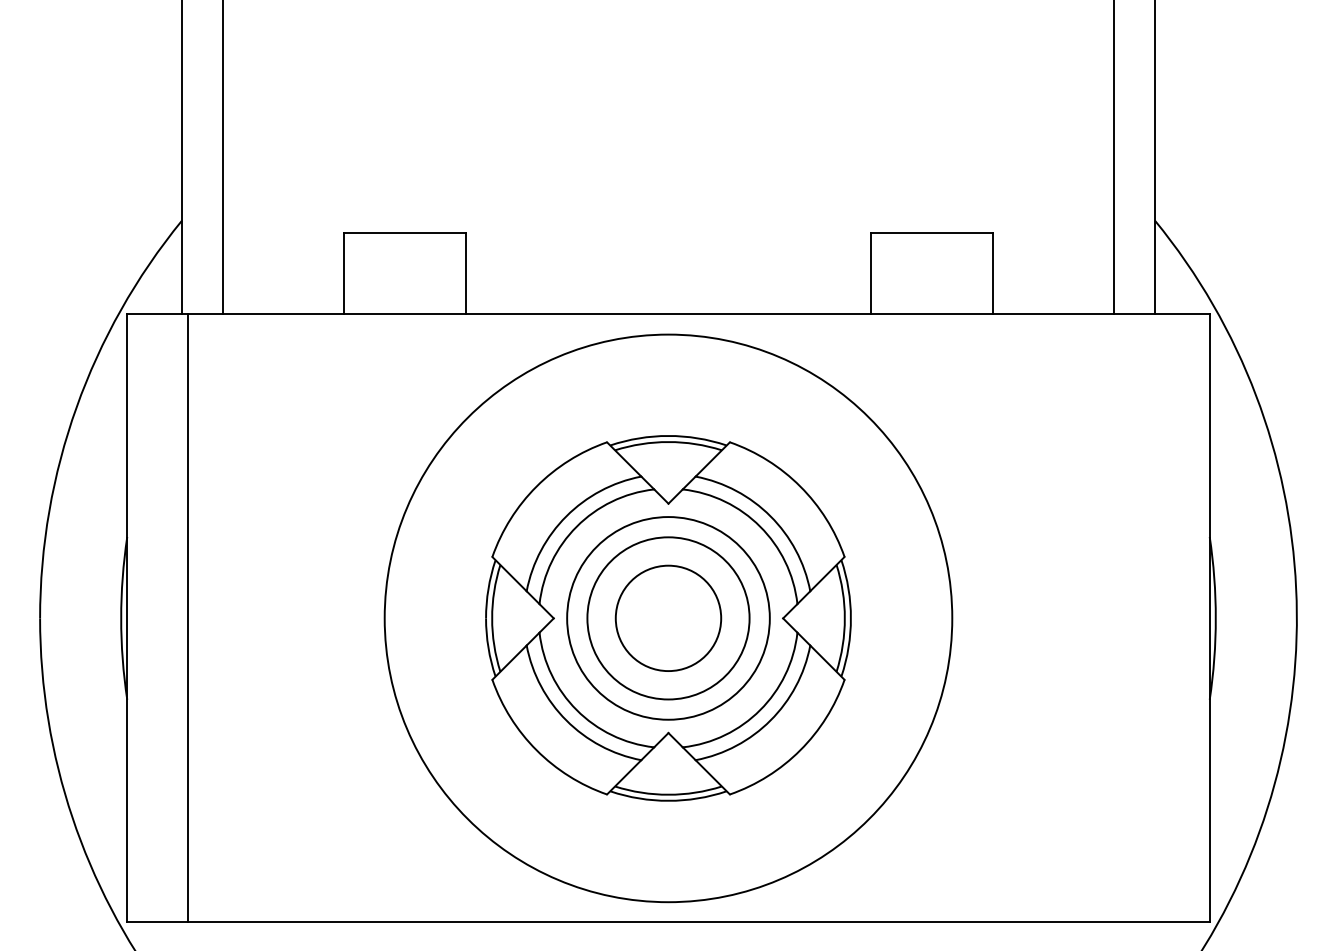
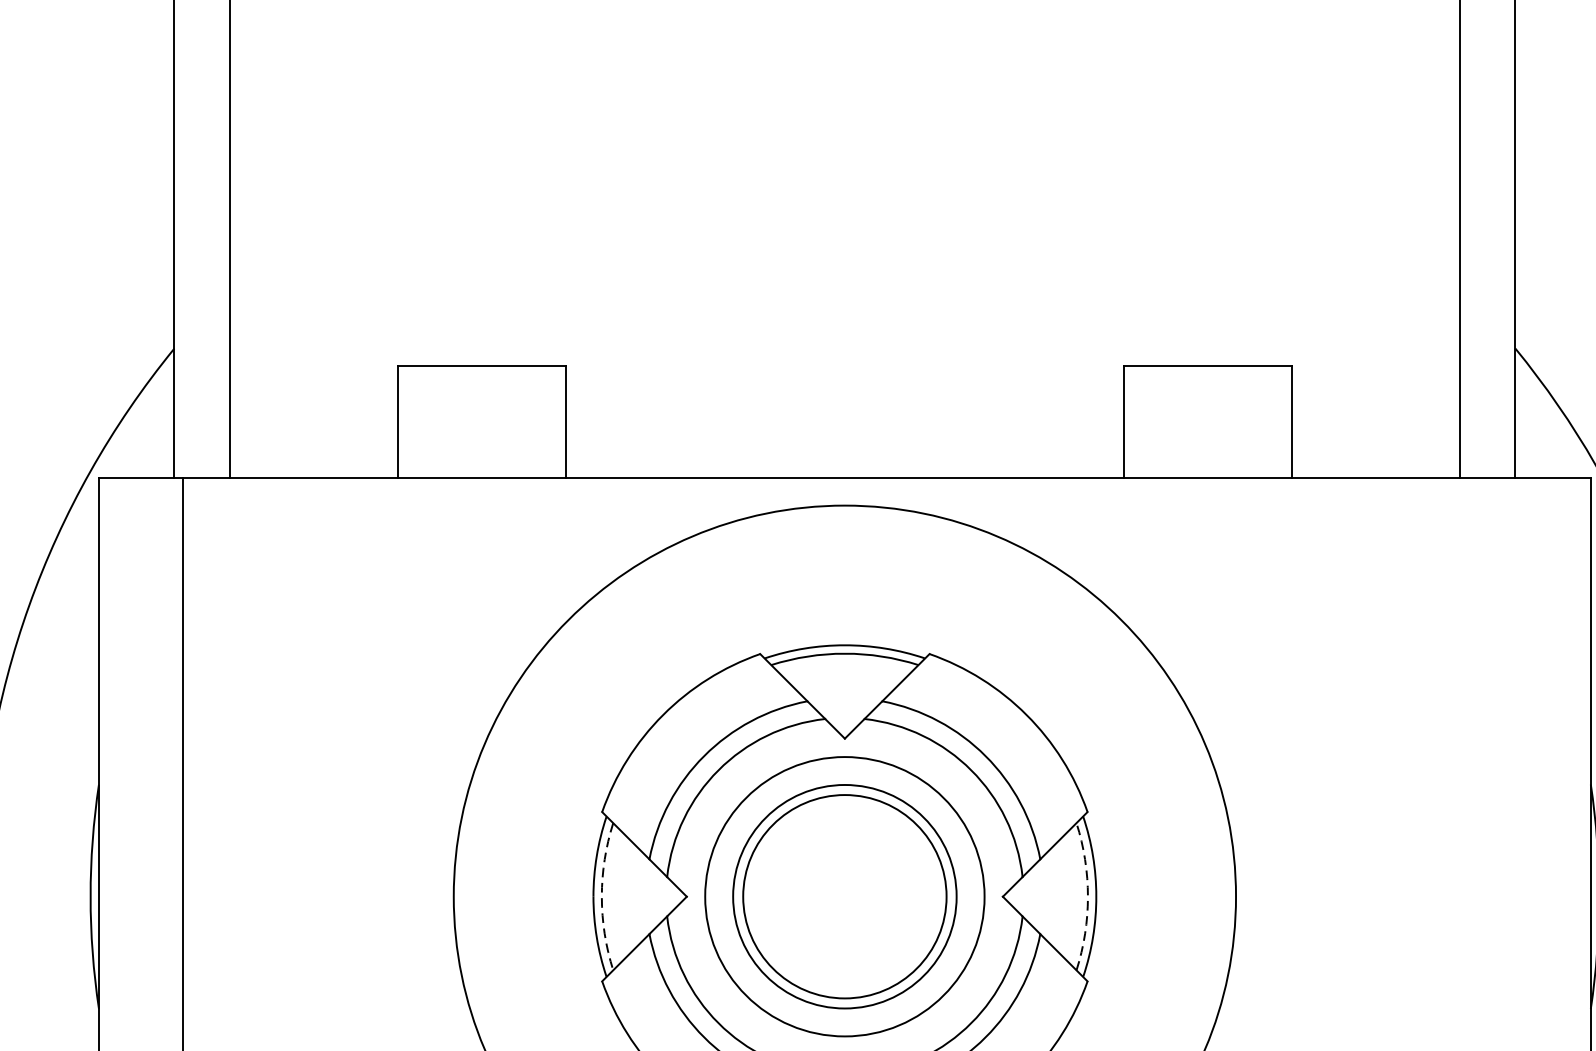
arc: (492, 618) -> (602, 896), solid -> dashed
circle: (668, 618) -> (844, 896), size x1.4
arc: (844, 618) -> (1087, 896), solid -> dashed

